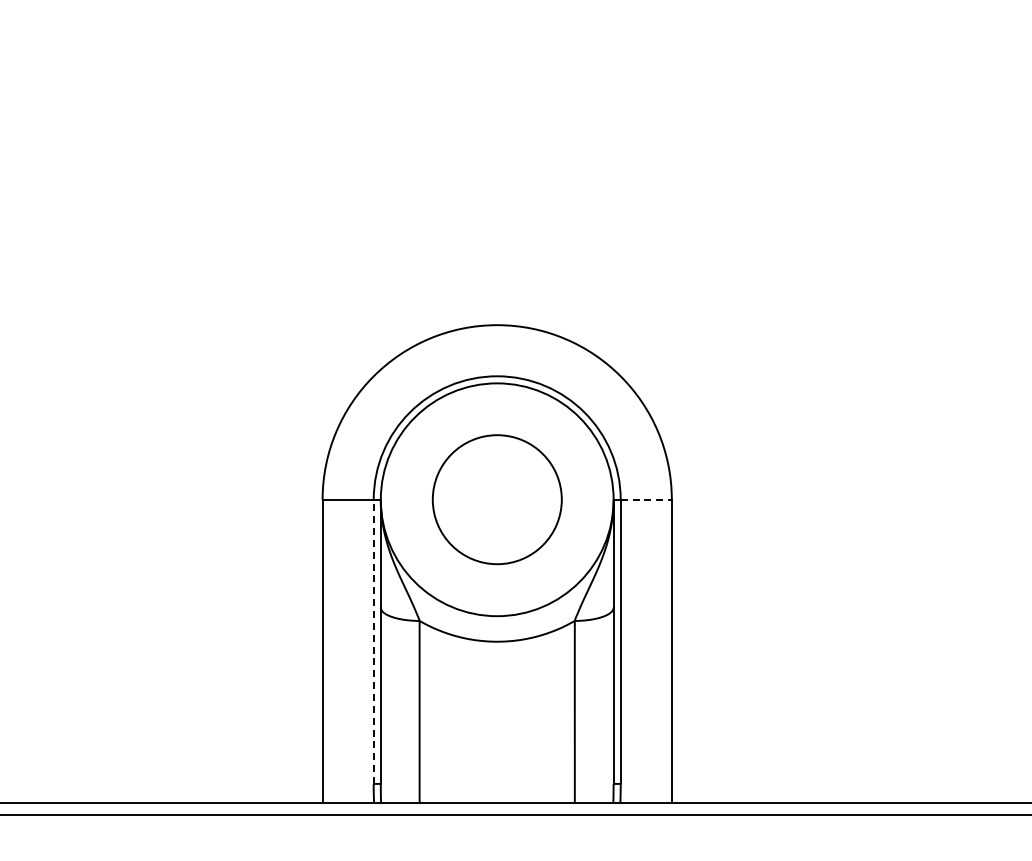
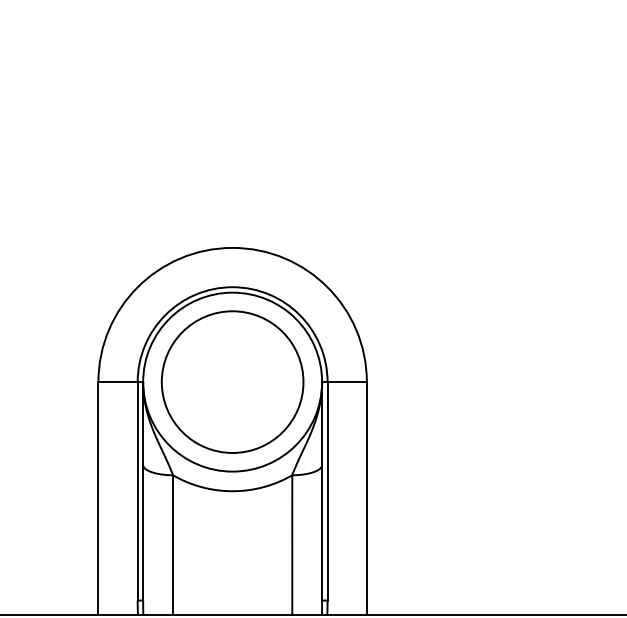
circle: (497, 499) -> (232, 381), size x1.43
line: (646, 499) -> (347, 381), dashed -> solid
line: (373, 641) -> (137, 491), dashed -> solid

